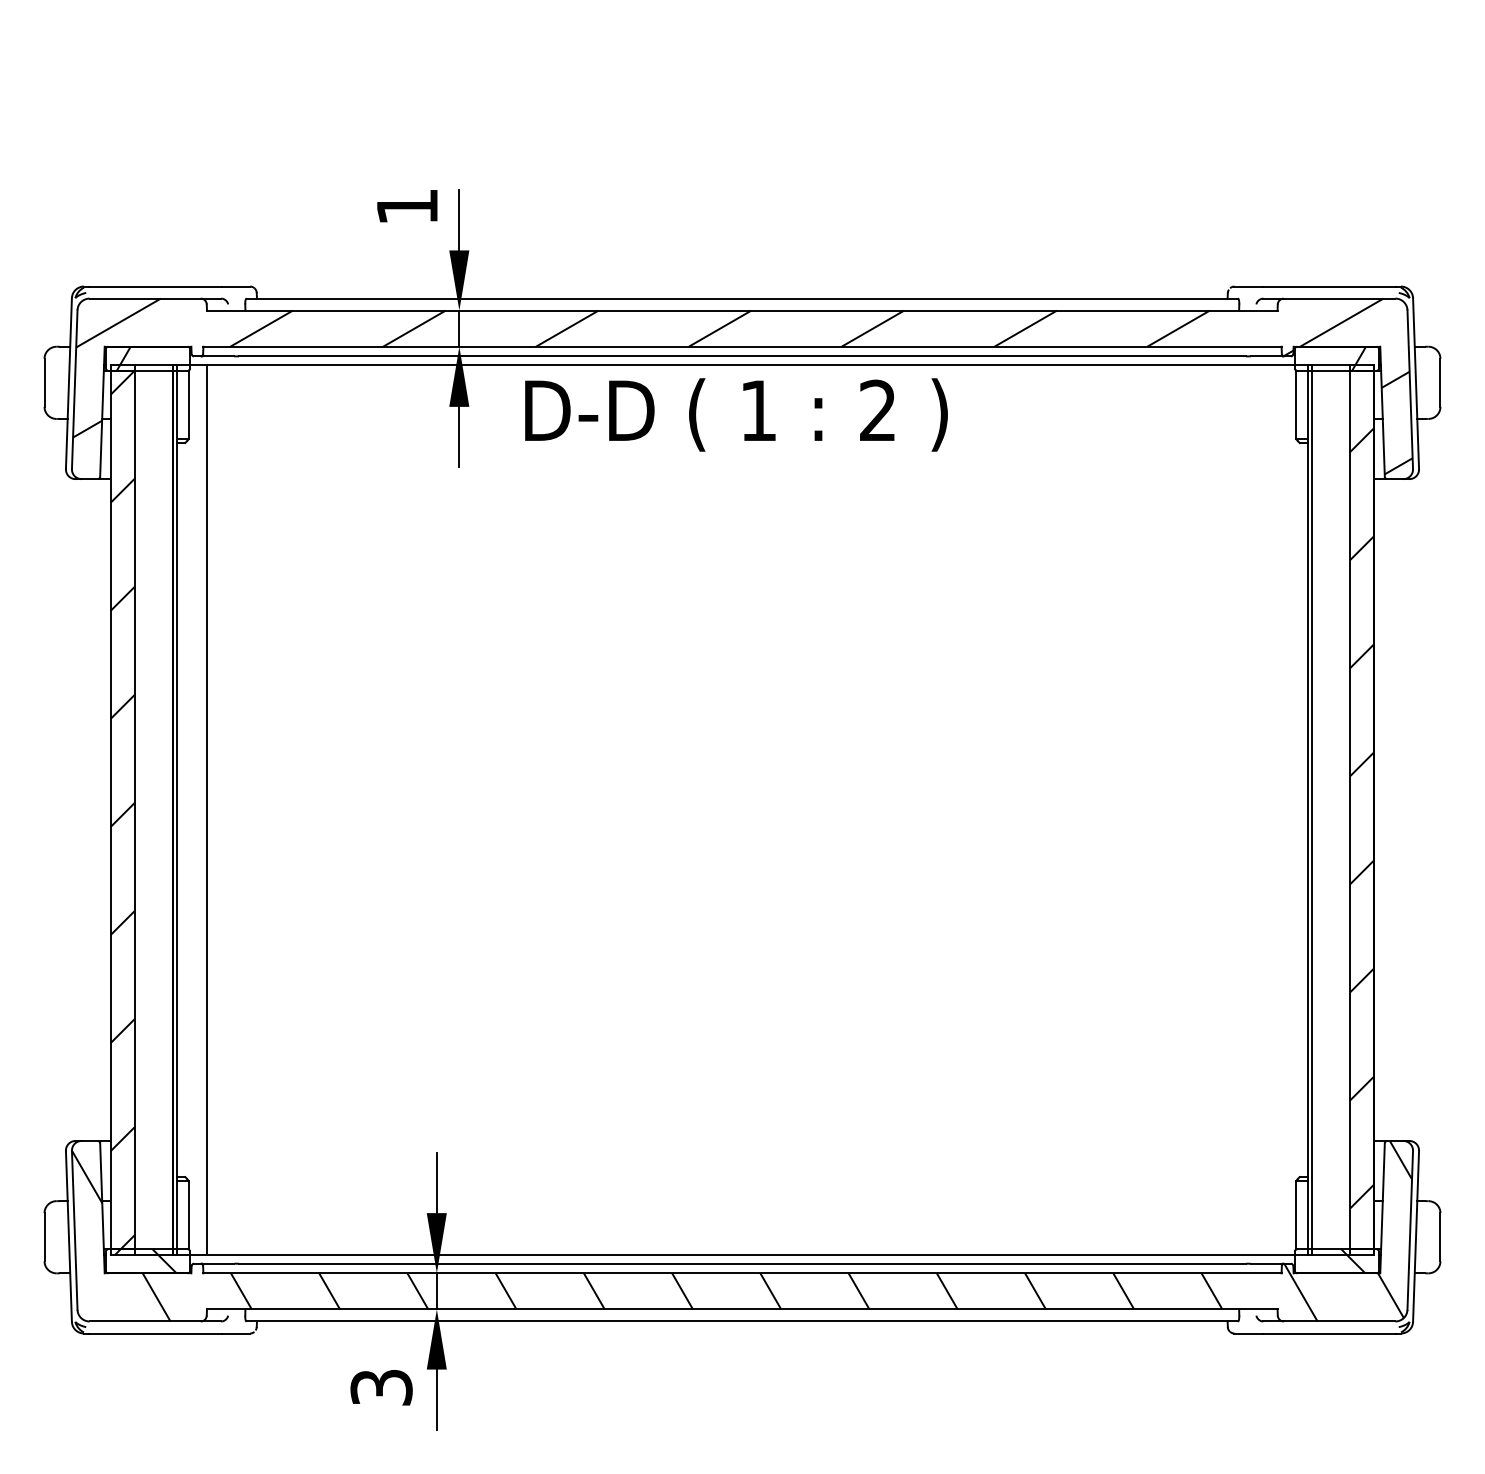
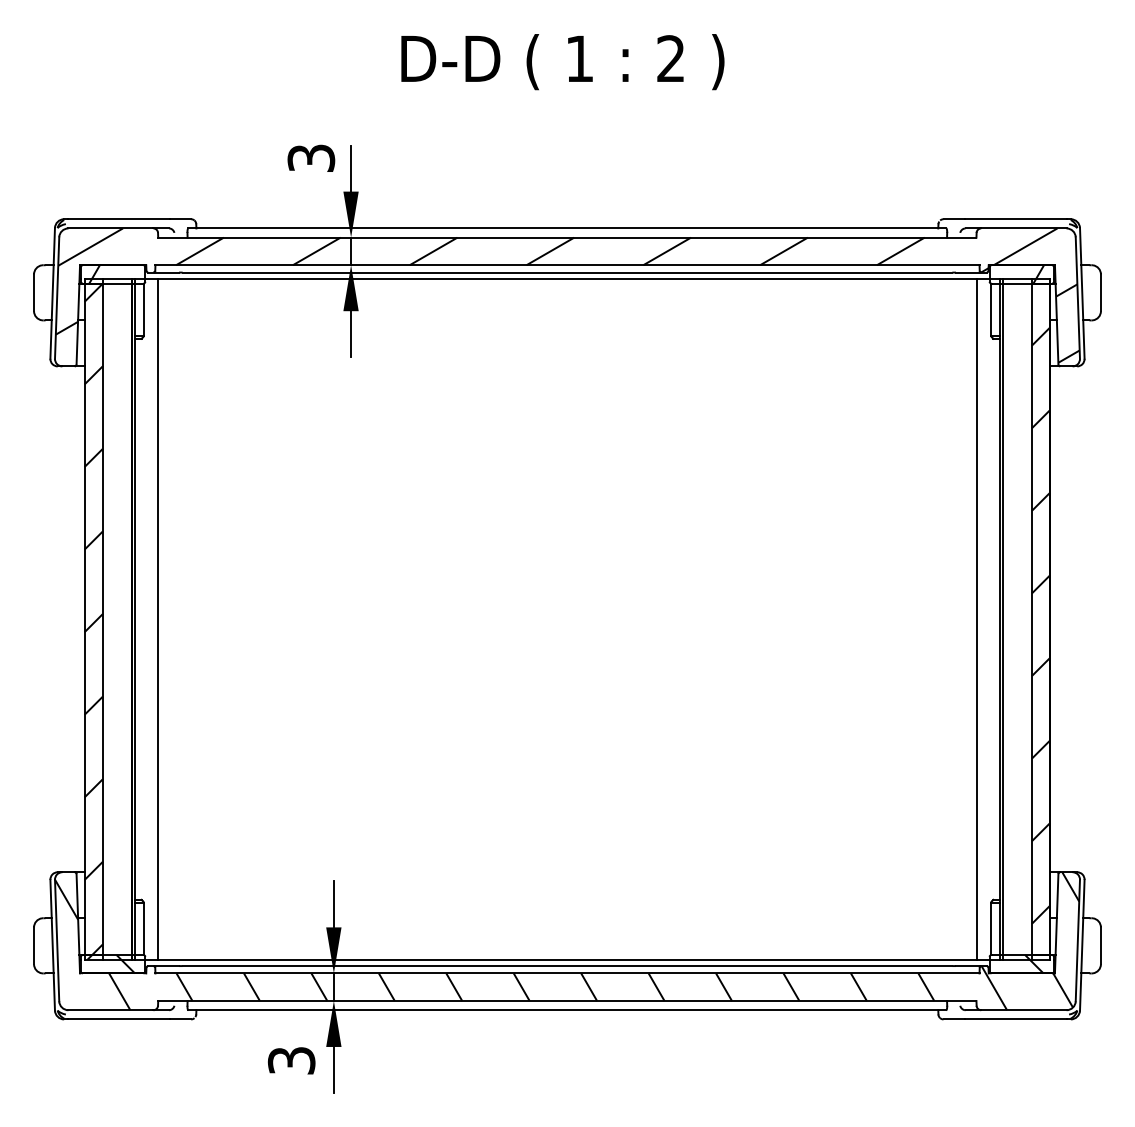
text: (407, 206) -> (311, 158), 1 -> 3
text: (736, 414) -> (562, 61), moved
line: (1277, 809) -> (976, 618), added

